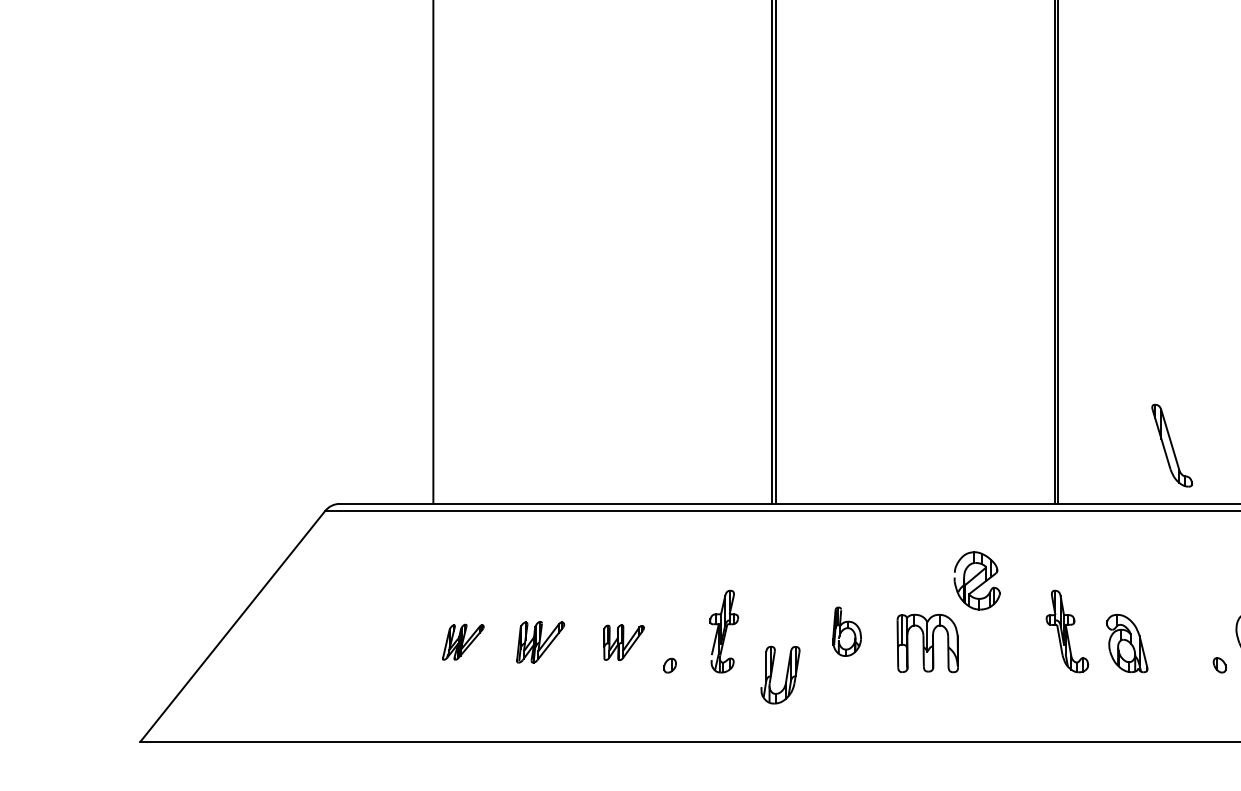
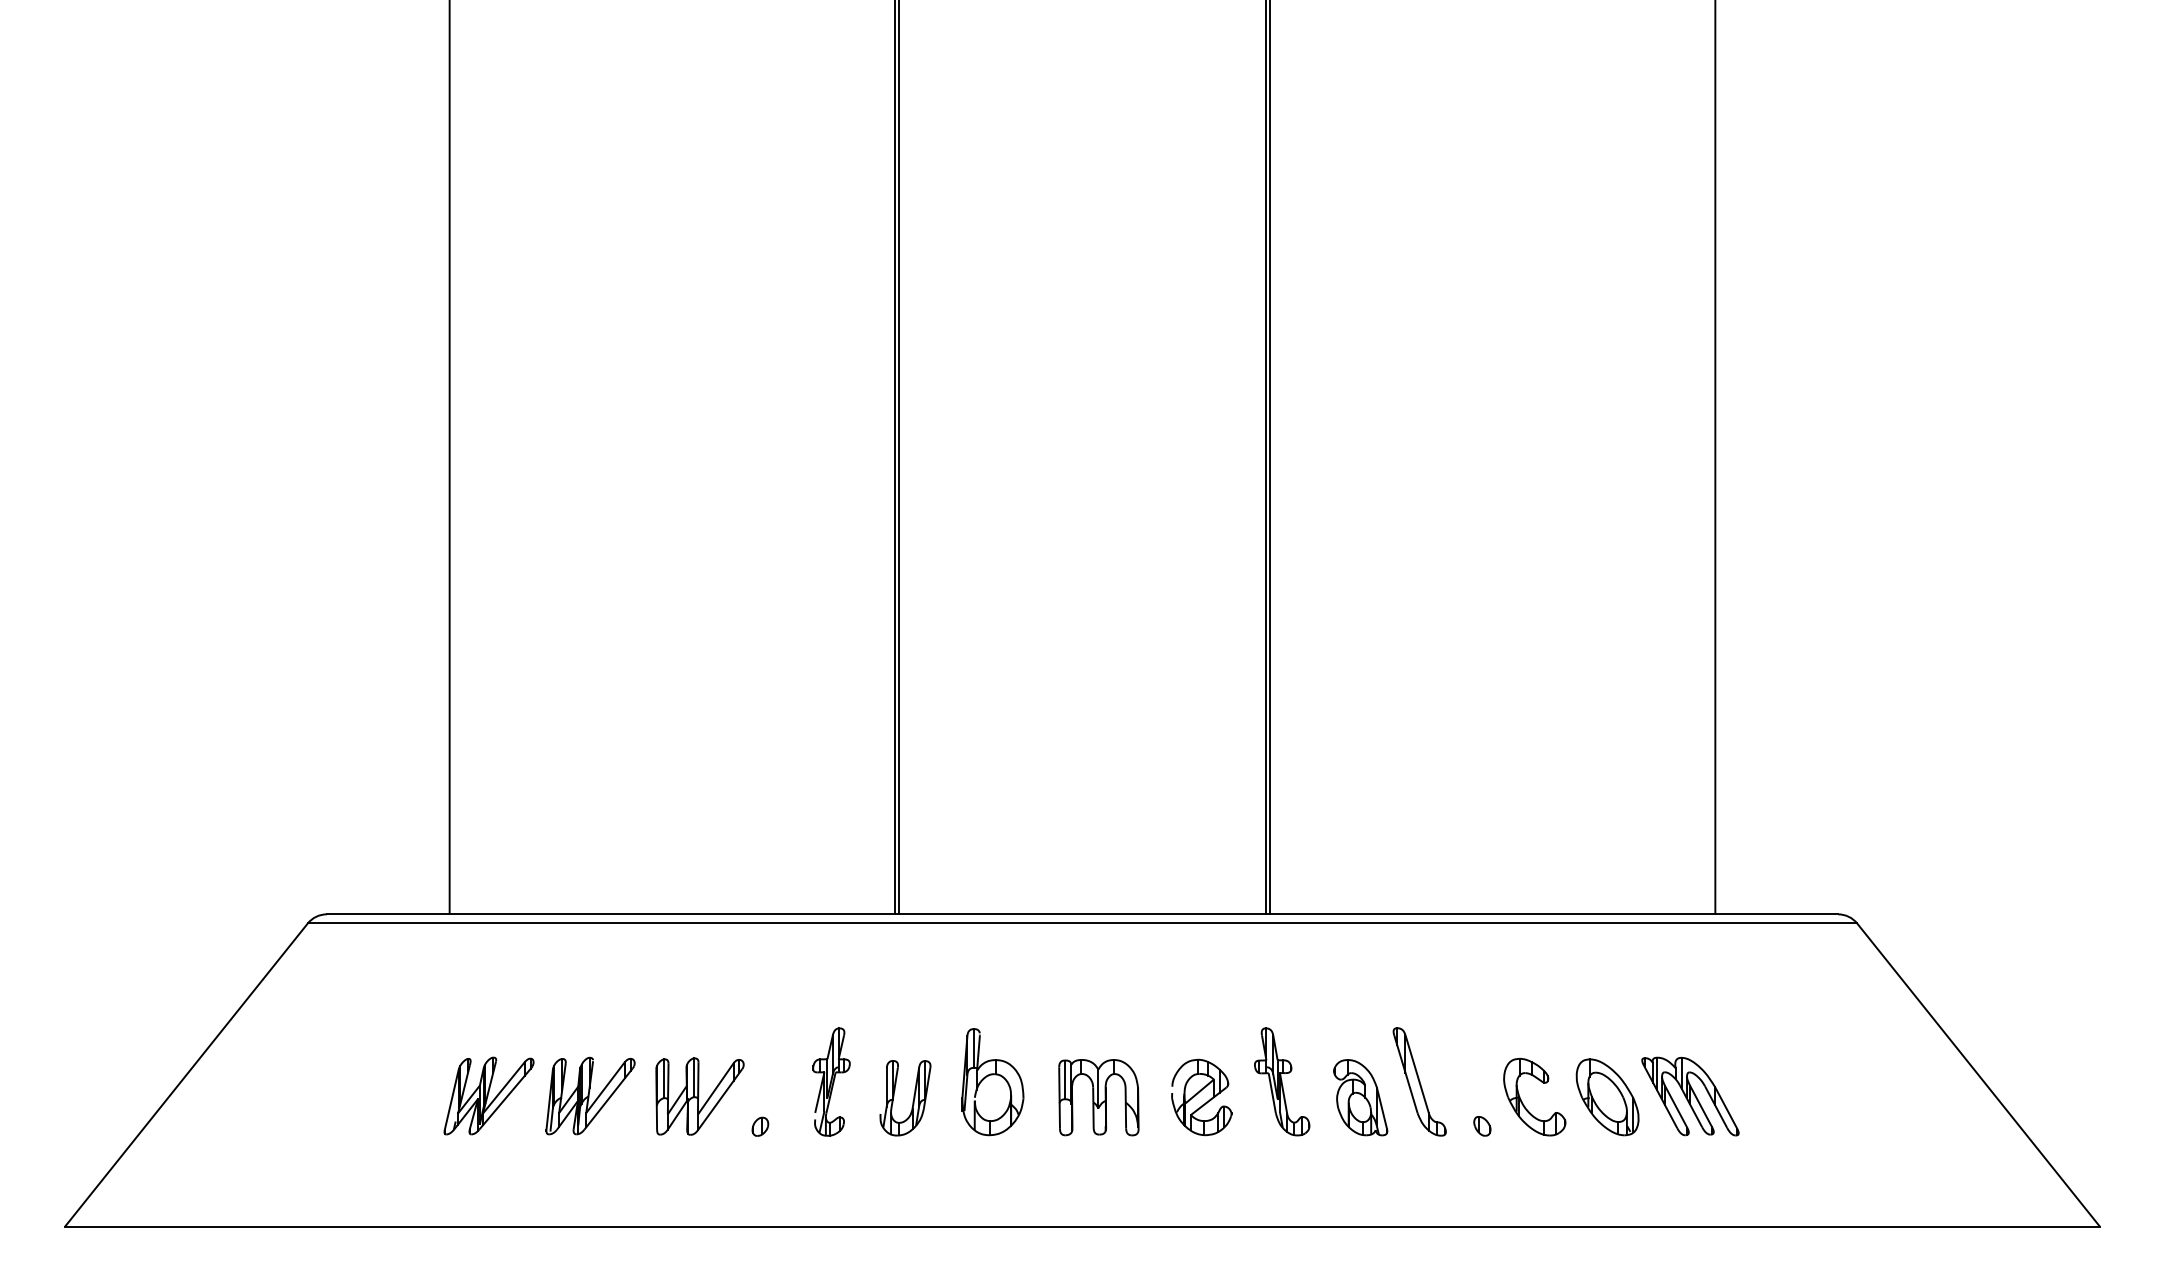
part: (1172, 445) -> (1419, 1081), moved
part: (977, 580) -> (1201, 1097), moved
part: (846, 631) -> (992, 1082), size x1.67
part: (462, 641) -> (488, 1095), size x1.67
part: (540, 641) -> (590, 1095), size x1.43
part: (623, 642) -> (699, 1096), size x1.67
part: (785, 677) -> (912, 1101), moved

